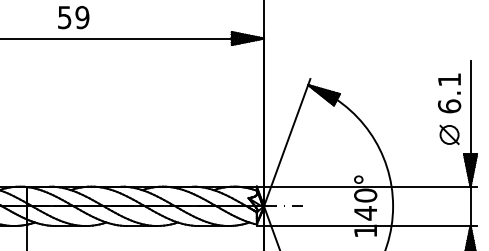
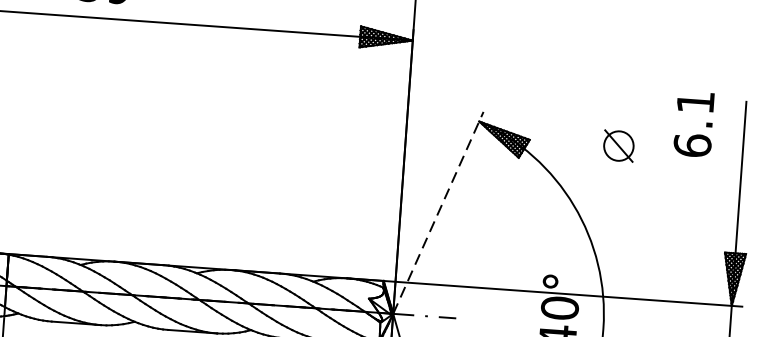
text: (449, 93) -> (693, 124), moved
part: (449, 134) -> (618, 145), moved
line: (287, 142) -> (438, 212), solid -> dashed

